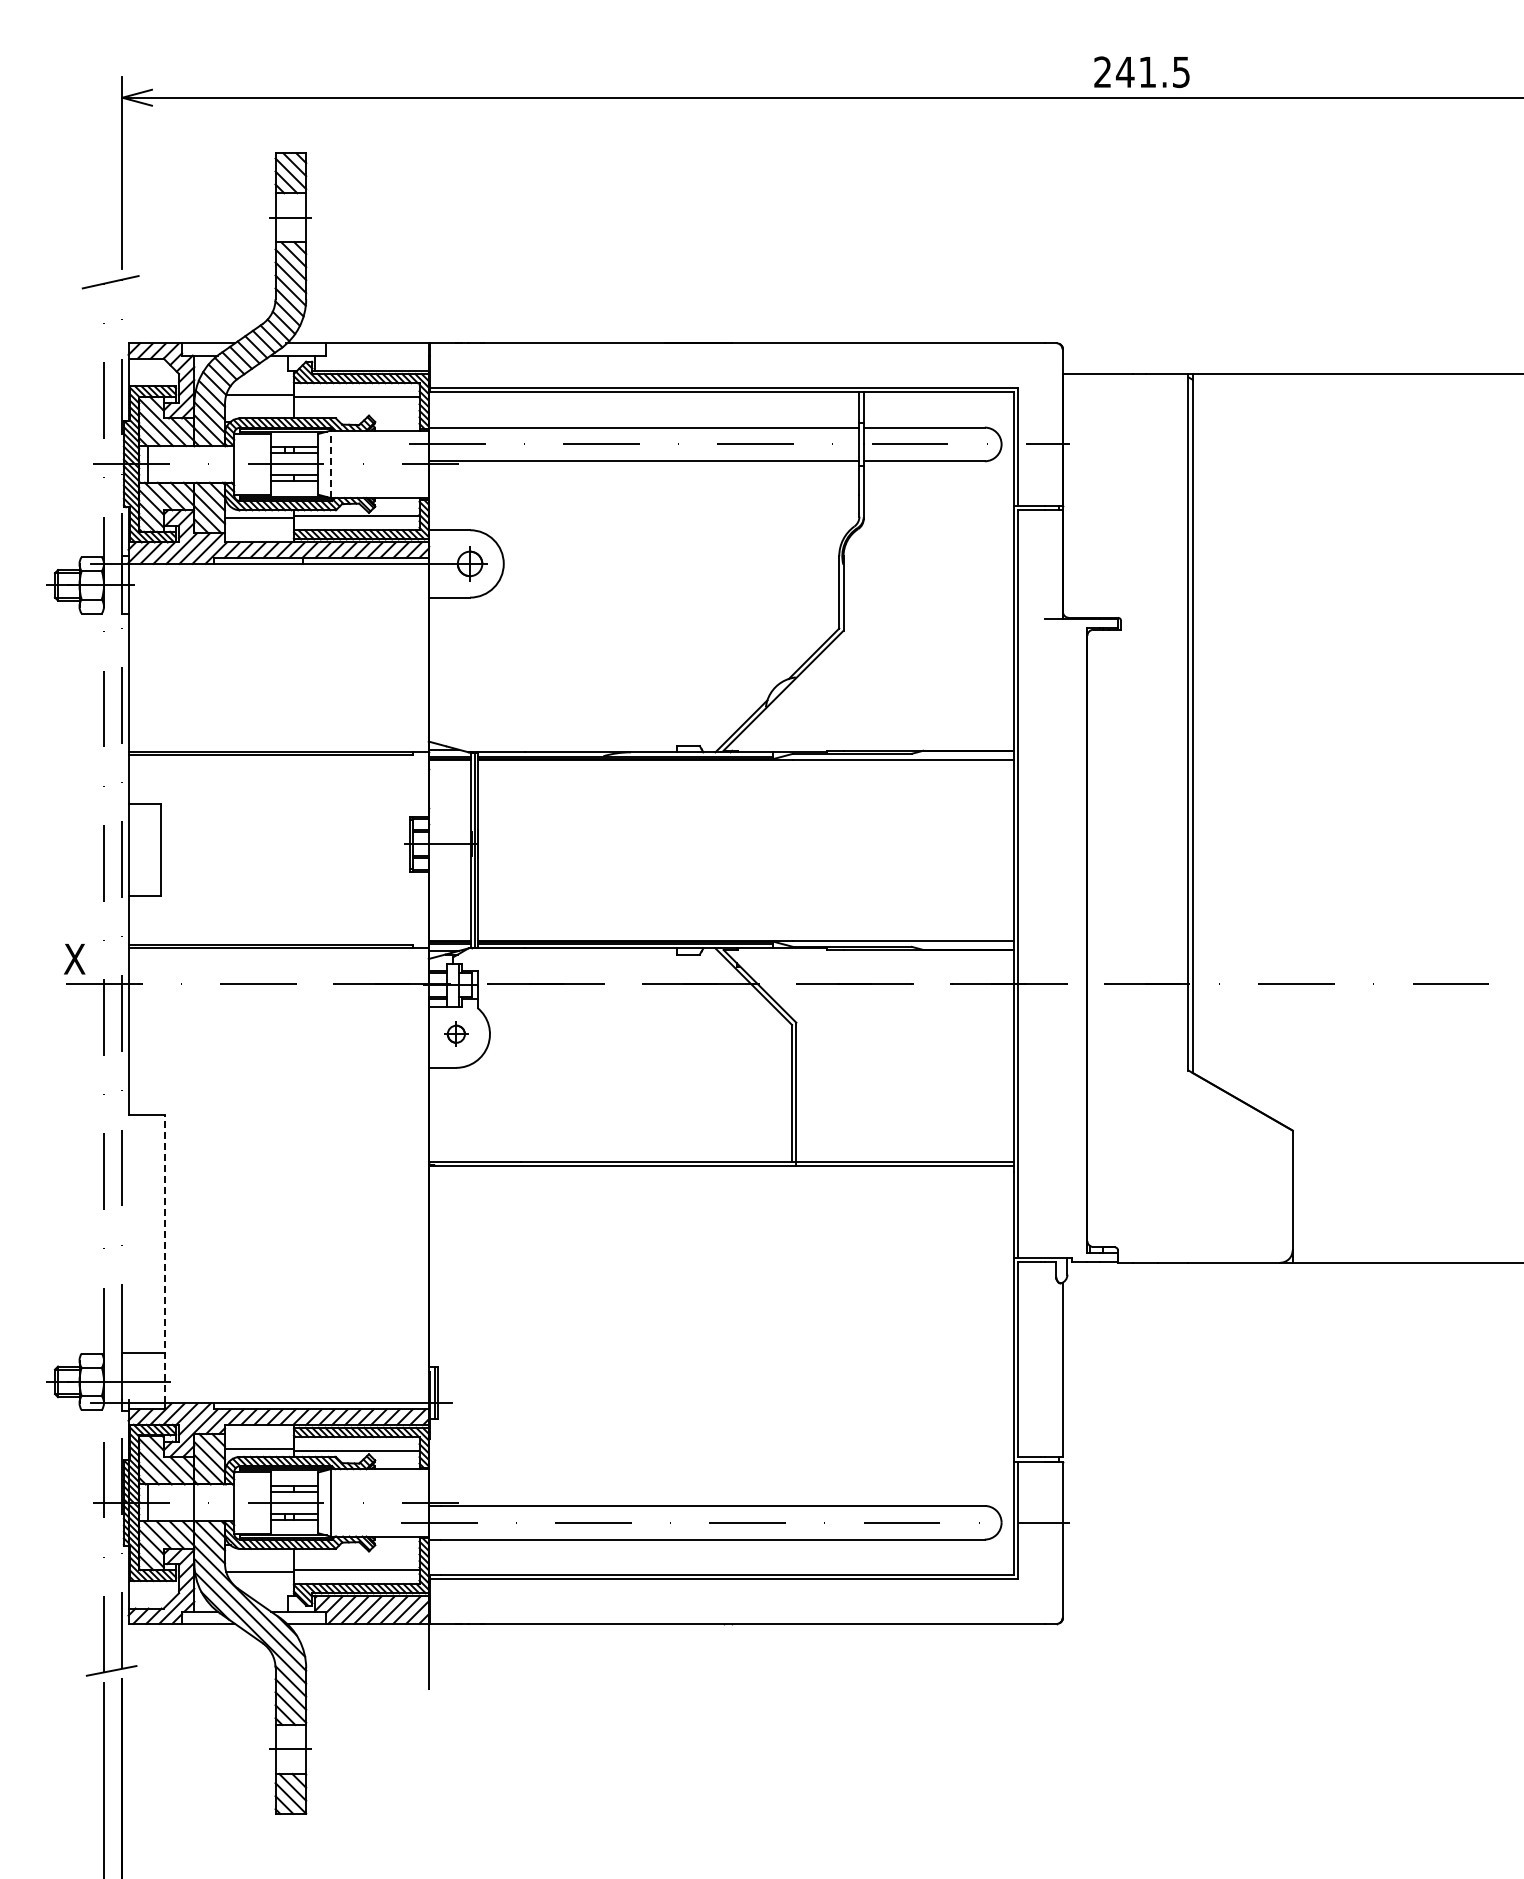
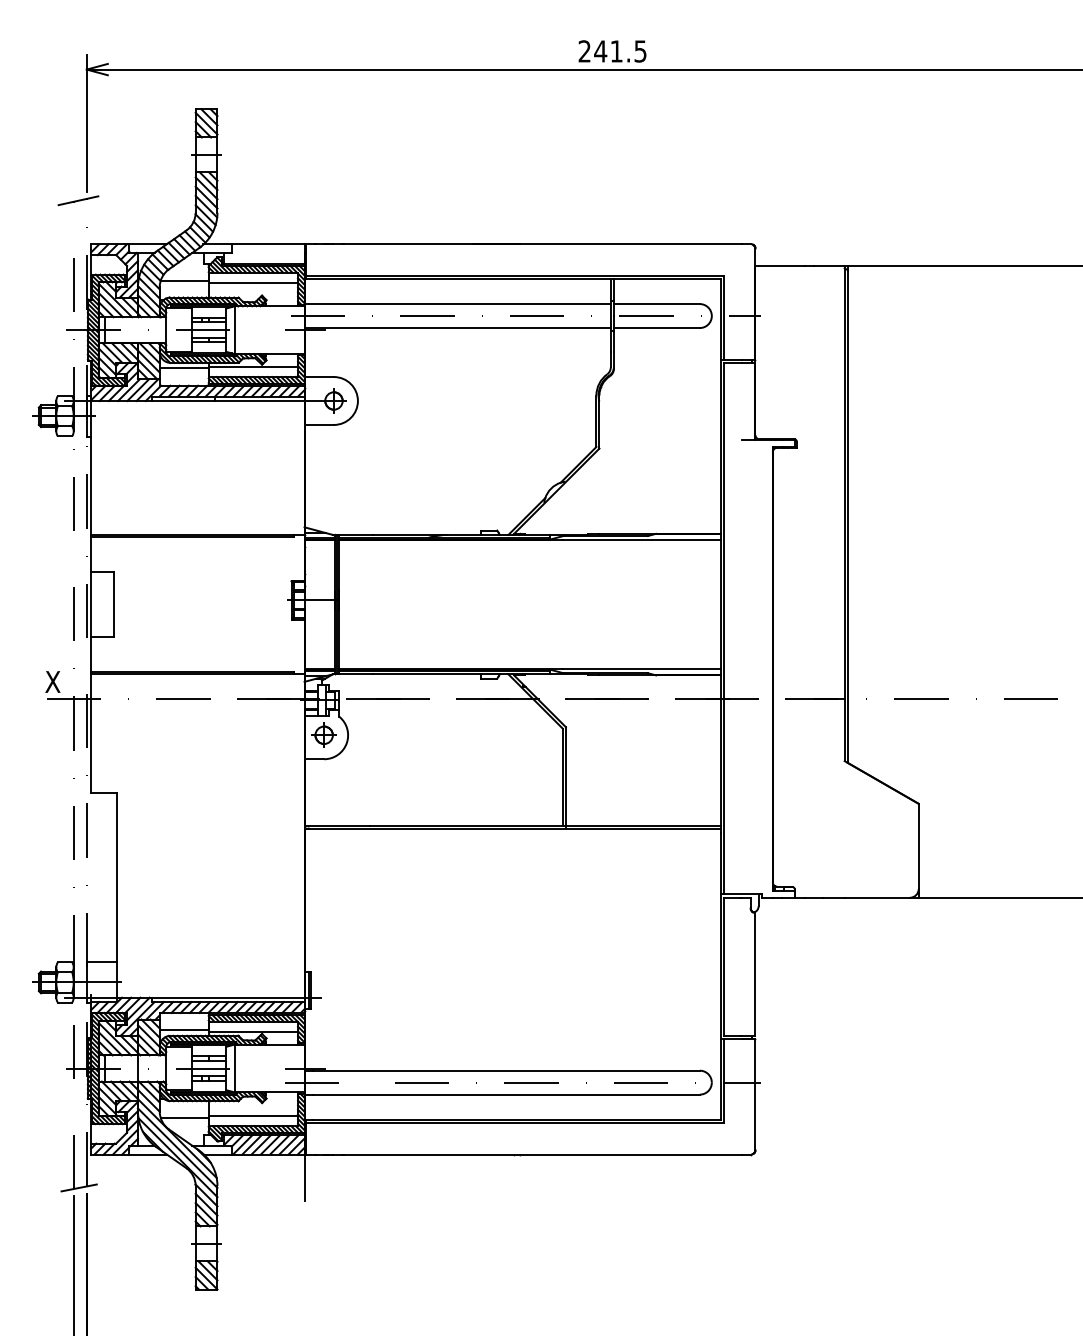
text: (1141, 72) -> (612, 51), moved
line: (330, 464) -> (234, 330), dashed -> solid
part: (456, 1034) -> (324, 735), size x1.43
line: (165, 1259) -> (117, 895), dashed -> solid

